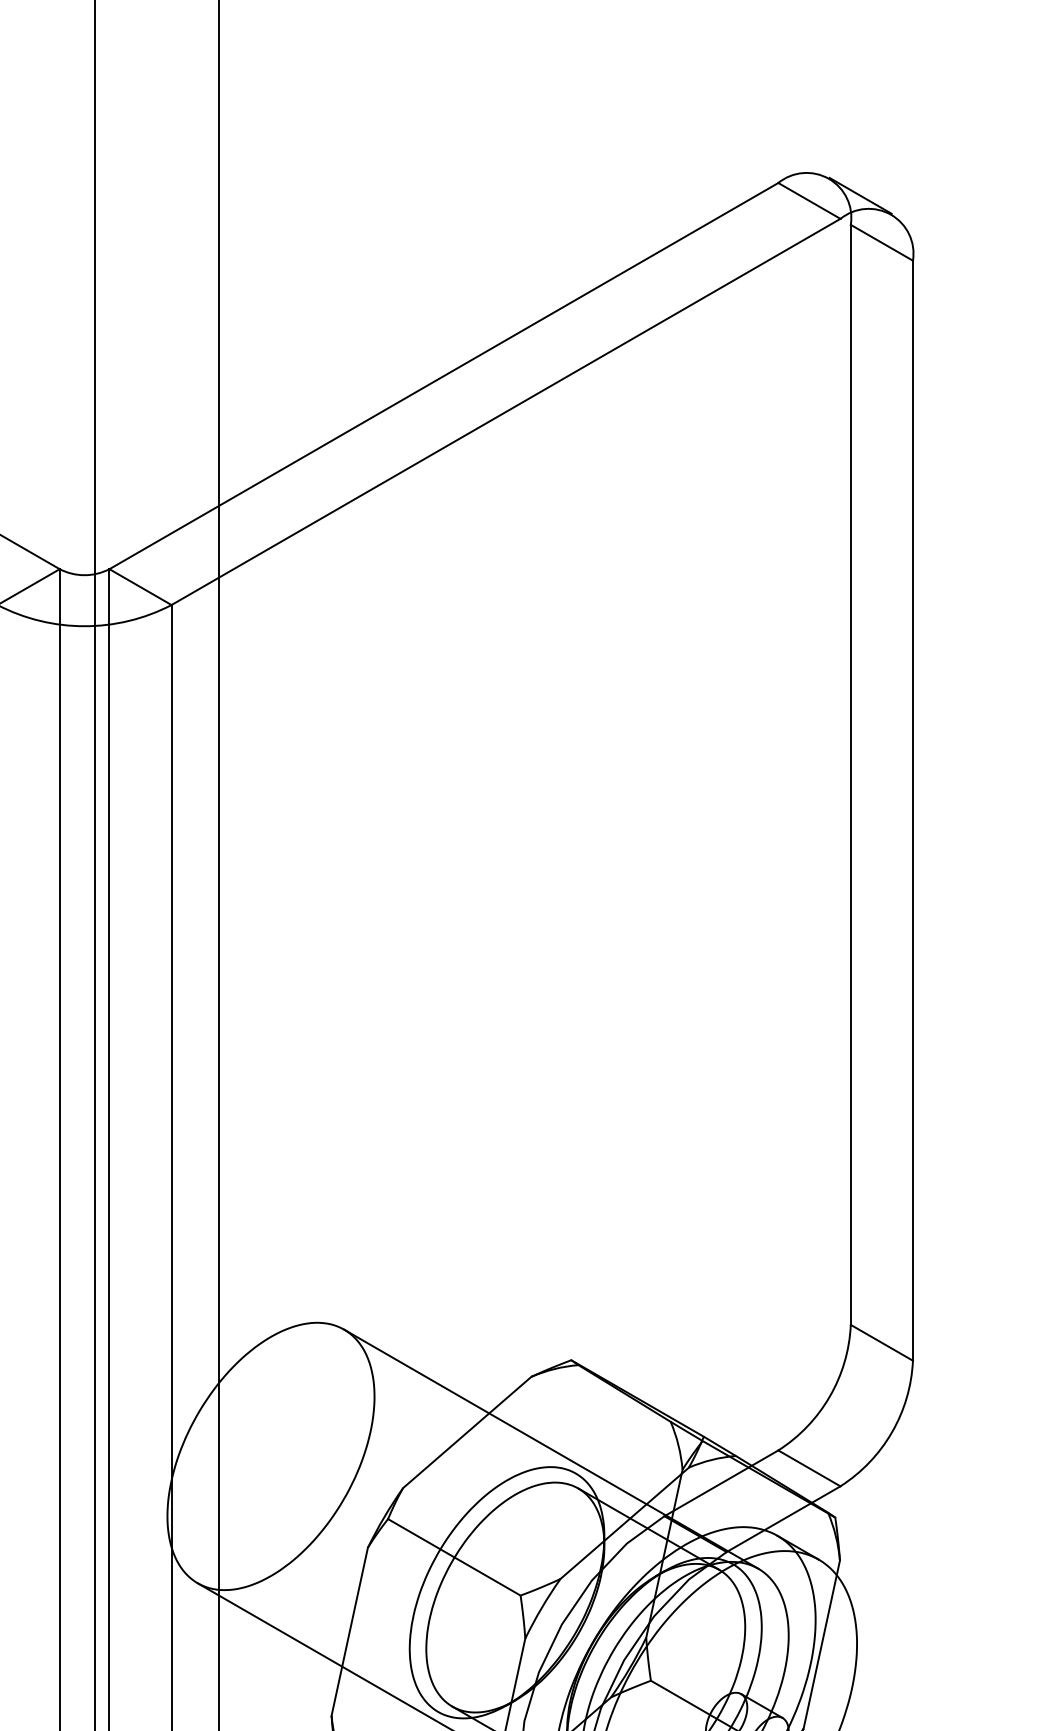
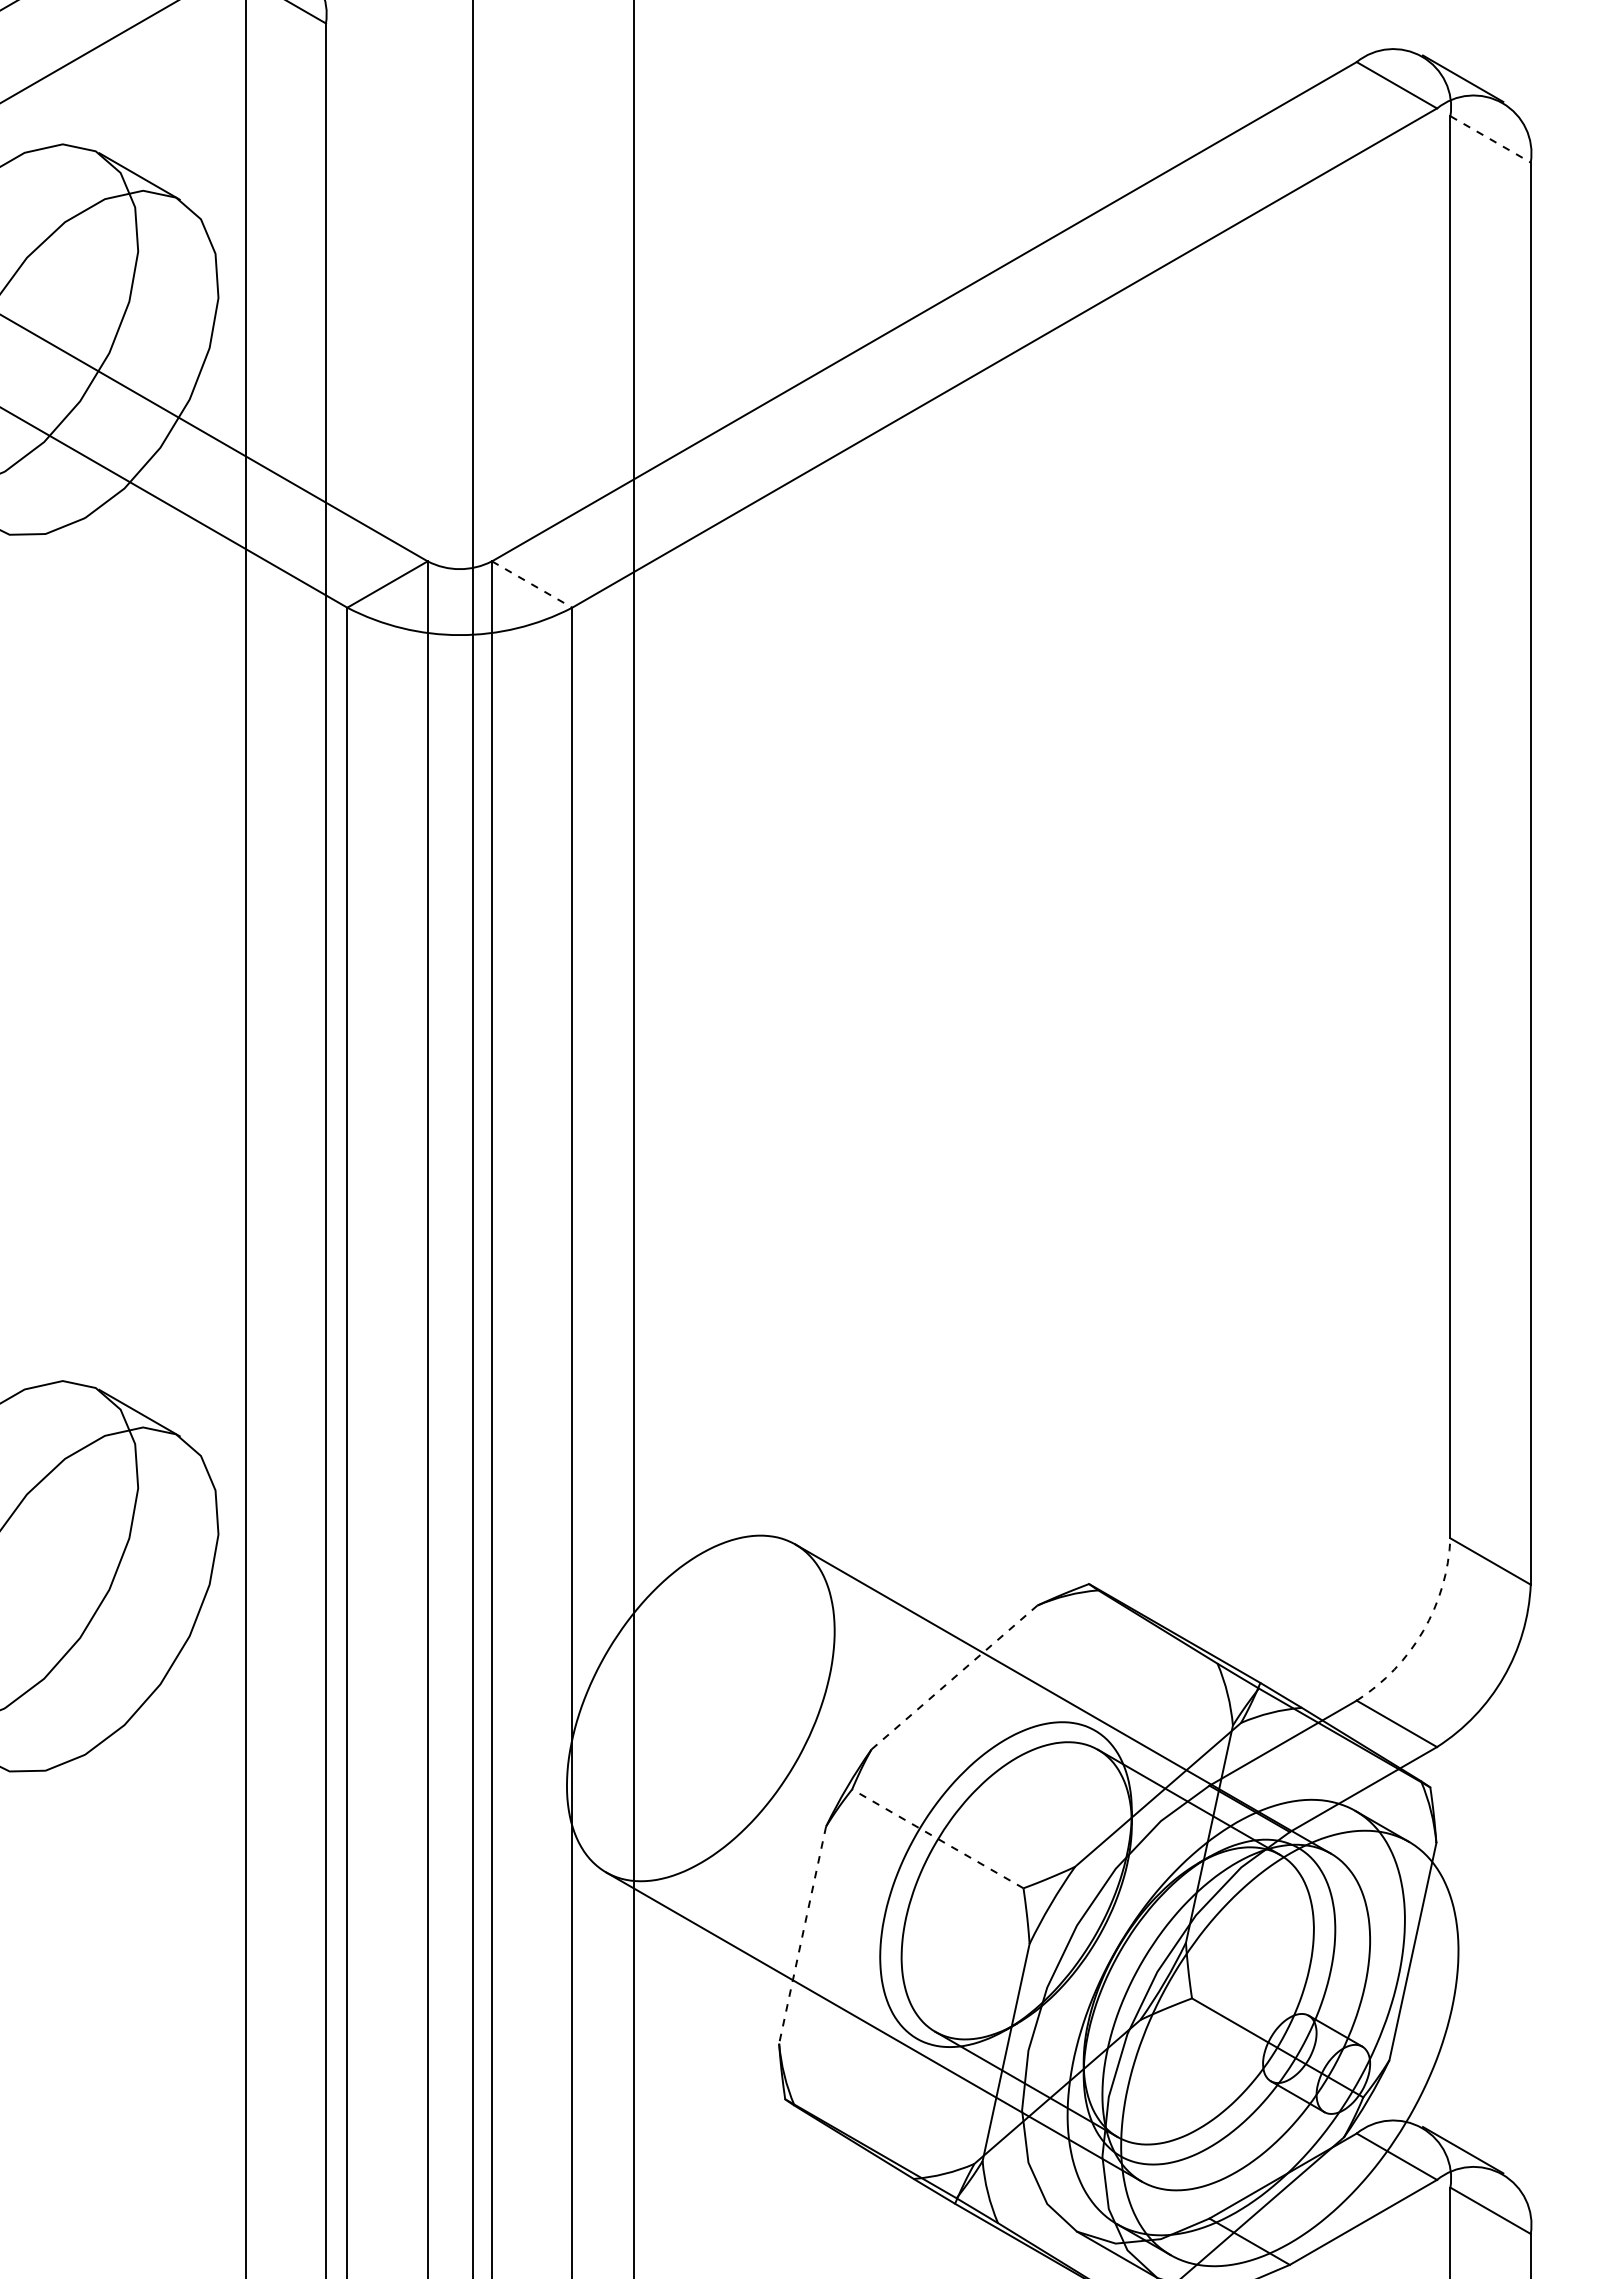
line: (882, 242) -> (1491, 139), solid -> dashed
line: (140, 587) -> (532, 584), solid -> dashed
arc: (829, 1396) -> (1423, 1630), solid -> dashed
line: (467, 1432) -> (954, 1677), solid -> dashed
line: (454, 1557) -> (937, 1838), solid -> dashed
line: (349, 1632) -> (802, 1935), solid -> dashed

